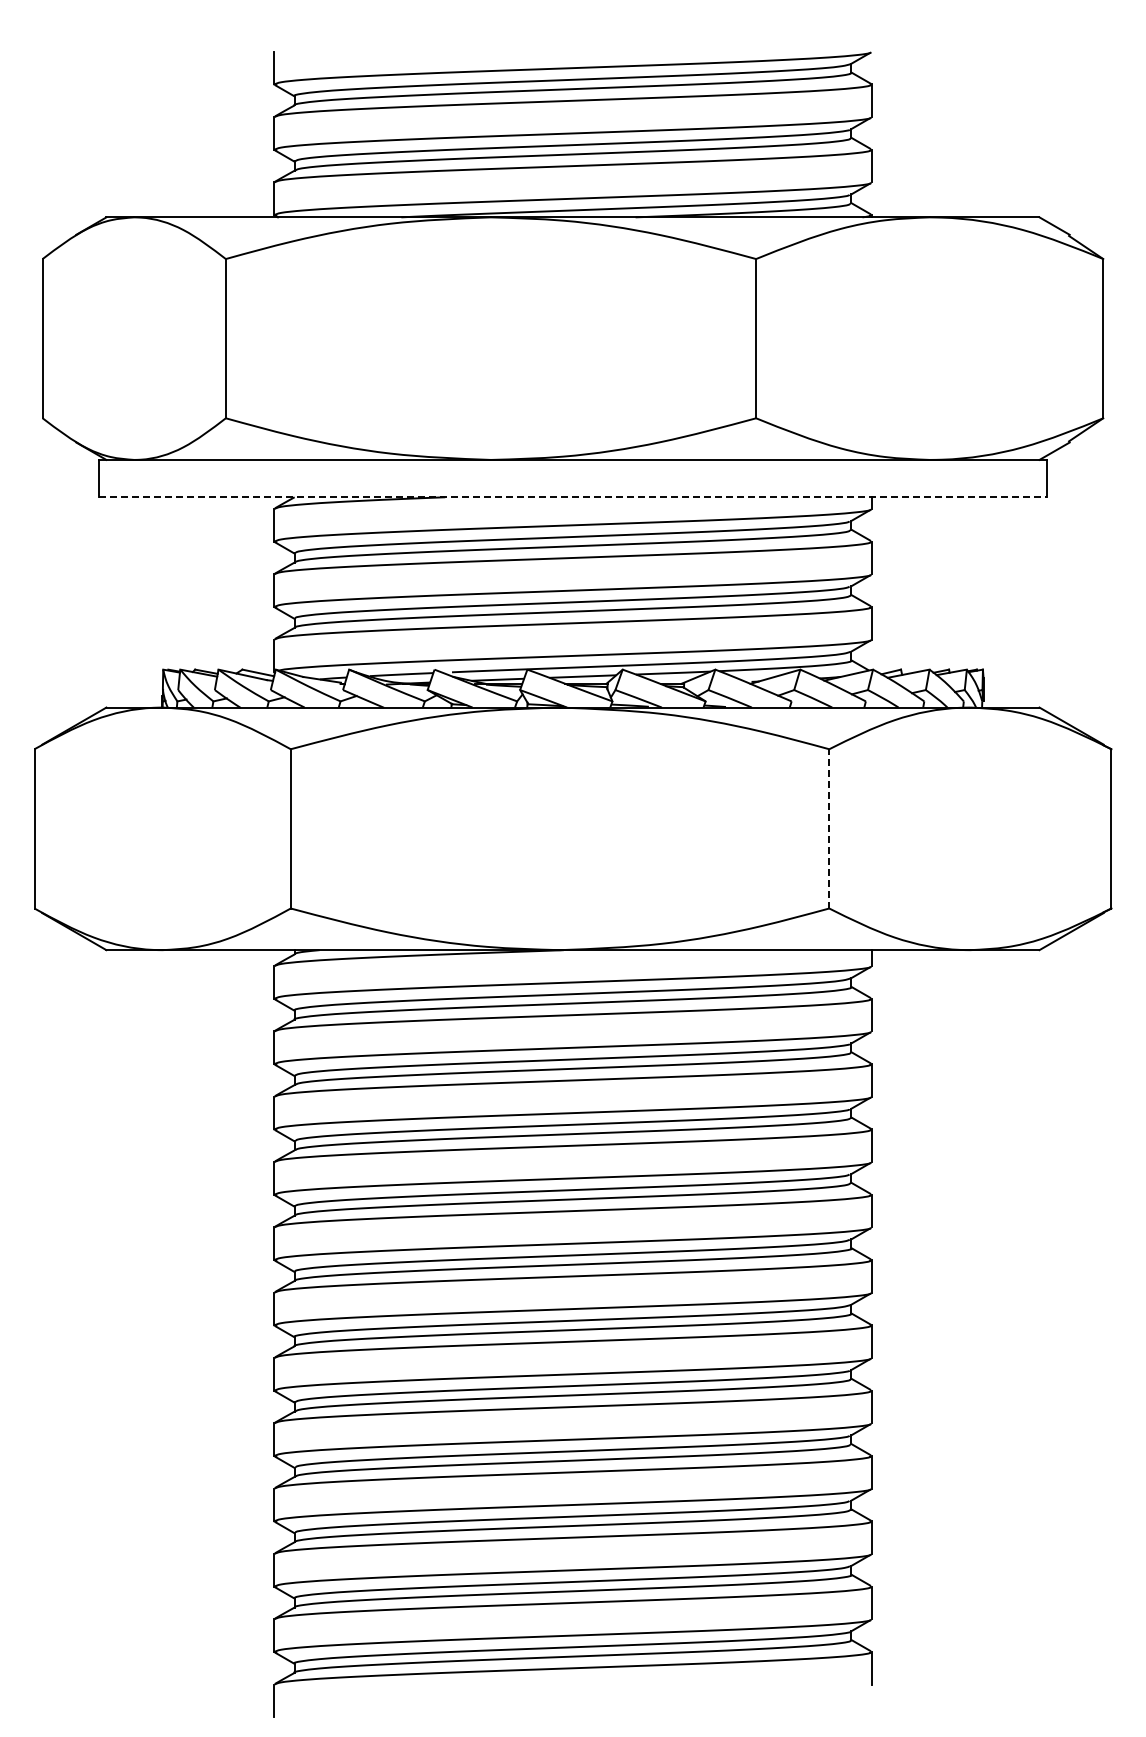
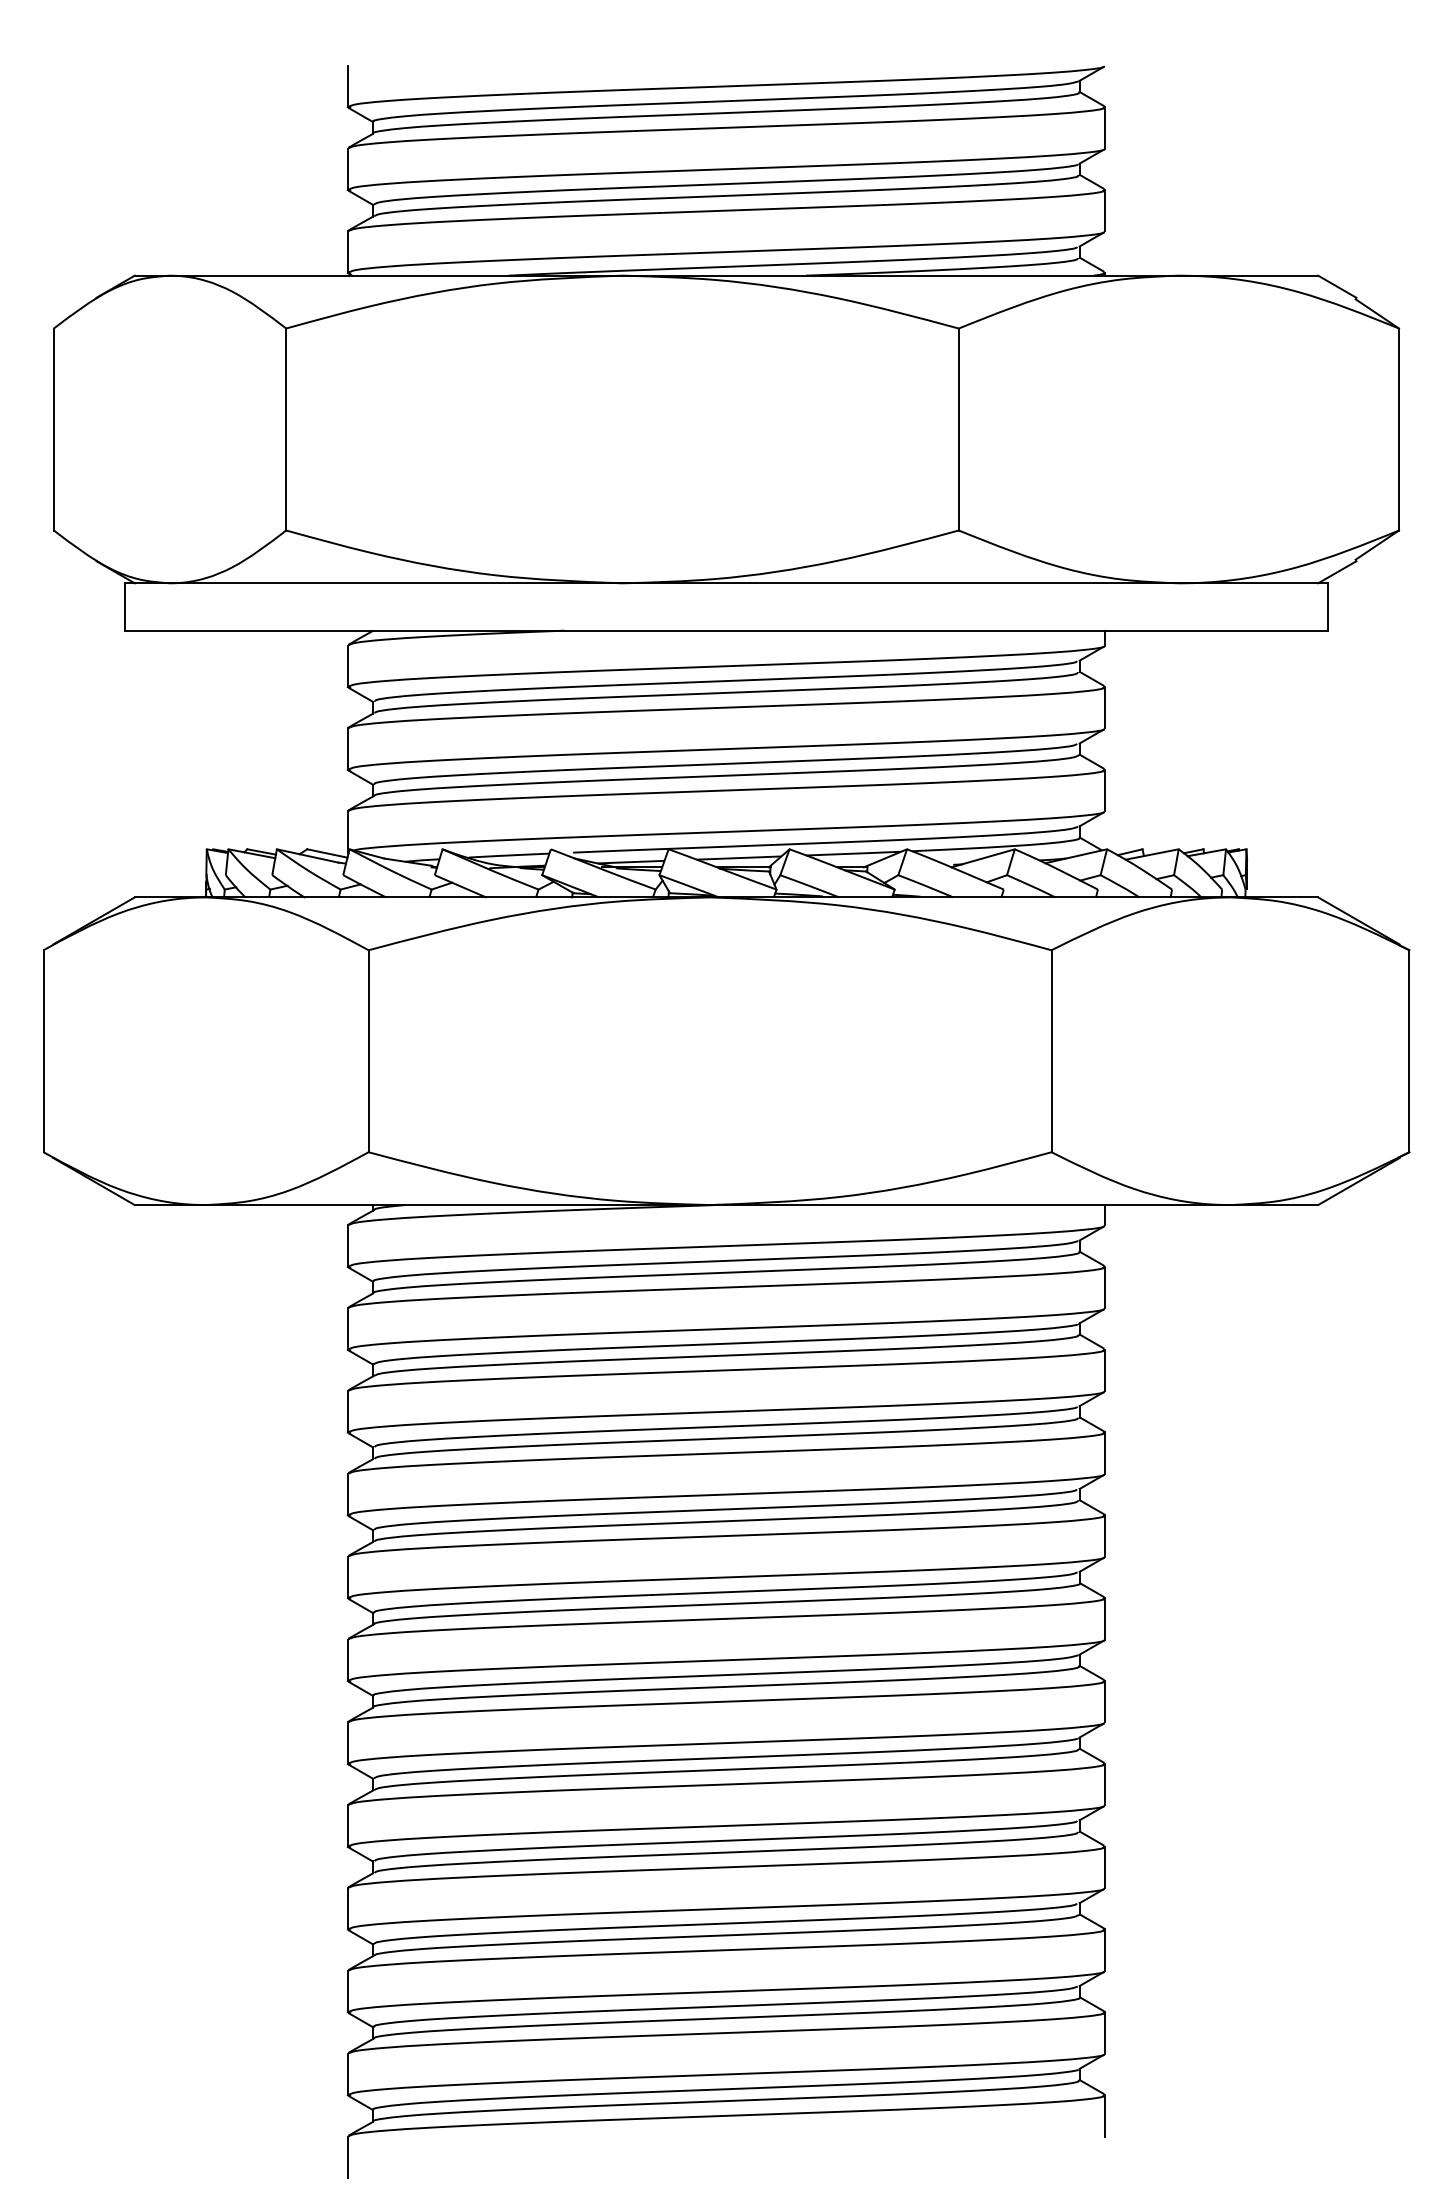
line: (572, 497) -> (725, 630), dashed -> solid
line: (829, 828) -> (1051, 1050), dashed -> solid

